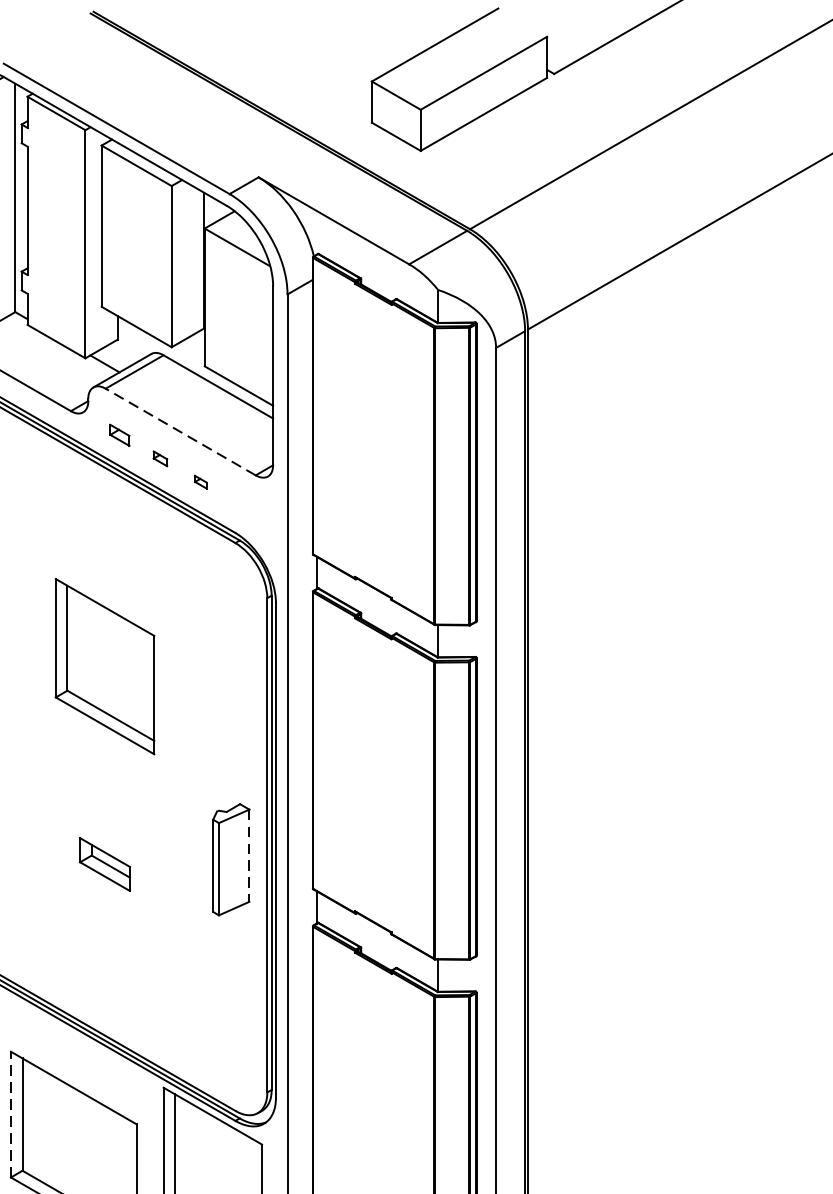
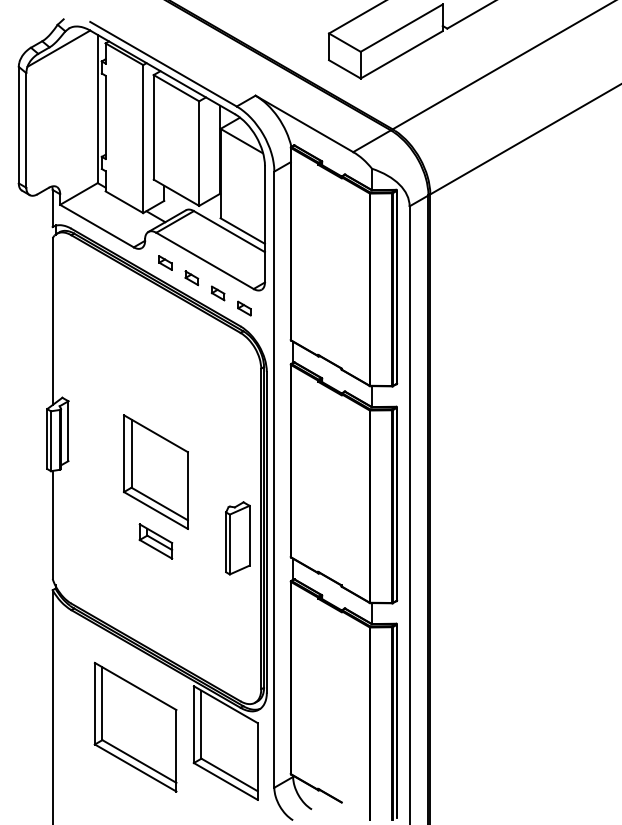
line: (179, 431) -> (204, 260), dashed -> solid
part: (159, 459) -> (191, 278), size x1.43
part: (199, 482) -> (217, 293), size x1.67
part: (241, 505) -> (244, 308), added
part: (104, 665) -> (155, 471), moved
line: (249, 855) -> (249, 535), dashed -> solid
line: (10, 1114) -> (94, 703), dashed -> solid

